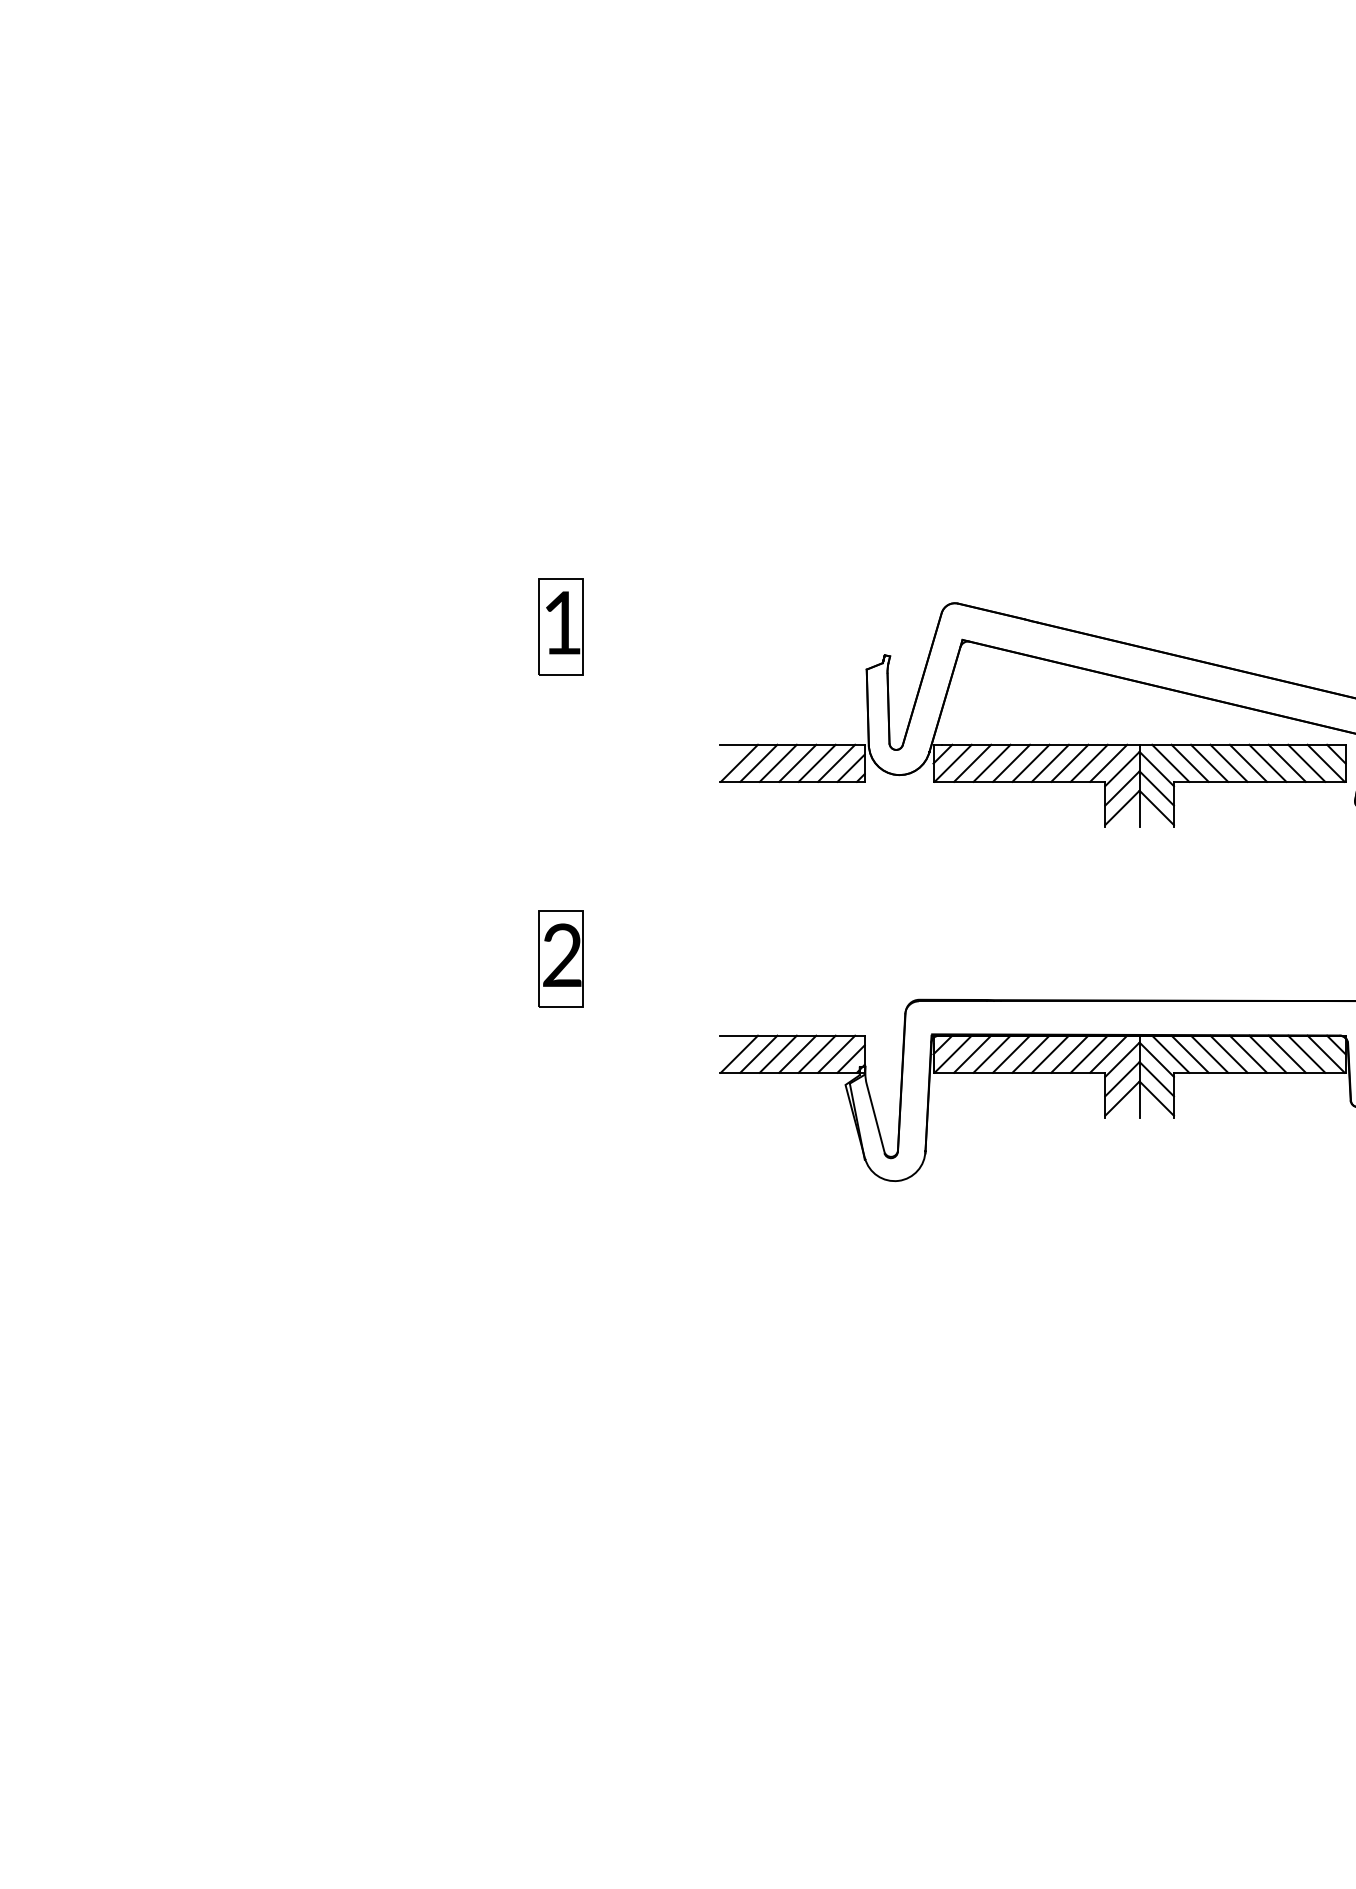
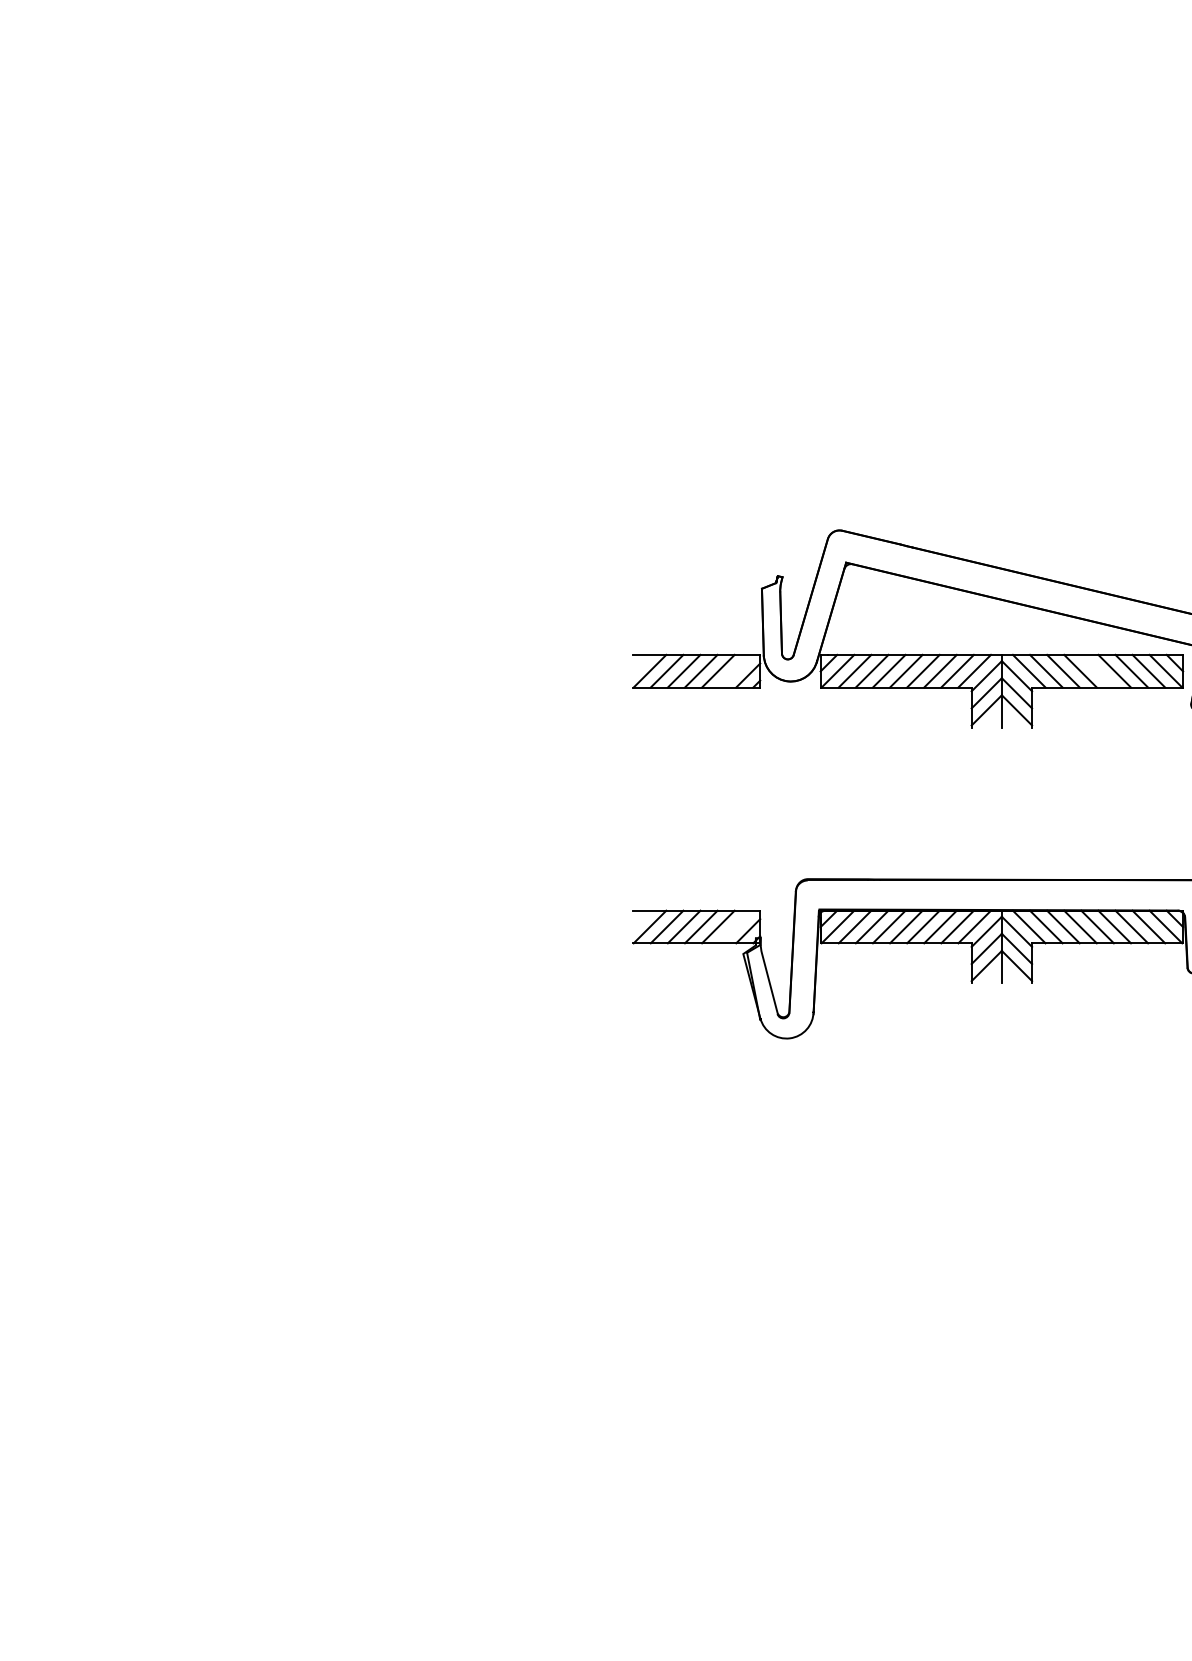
part: (560, 626) -> (492, 550), removed
line: (836, 762) -> (735, 670), removed
line: (1248, 762) -> (1097, 670), removed
part: (560, 958) -> (492, 842), removed
line: (836, 1053) -> (735, 926), removed

